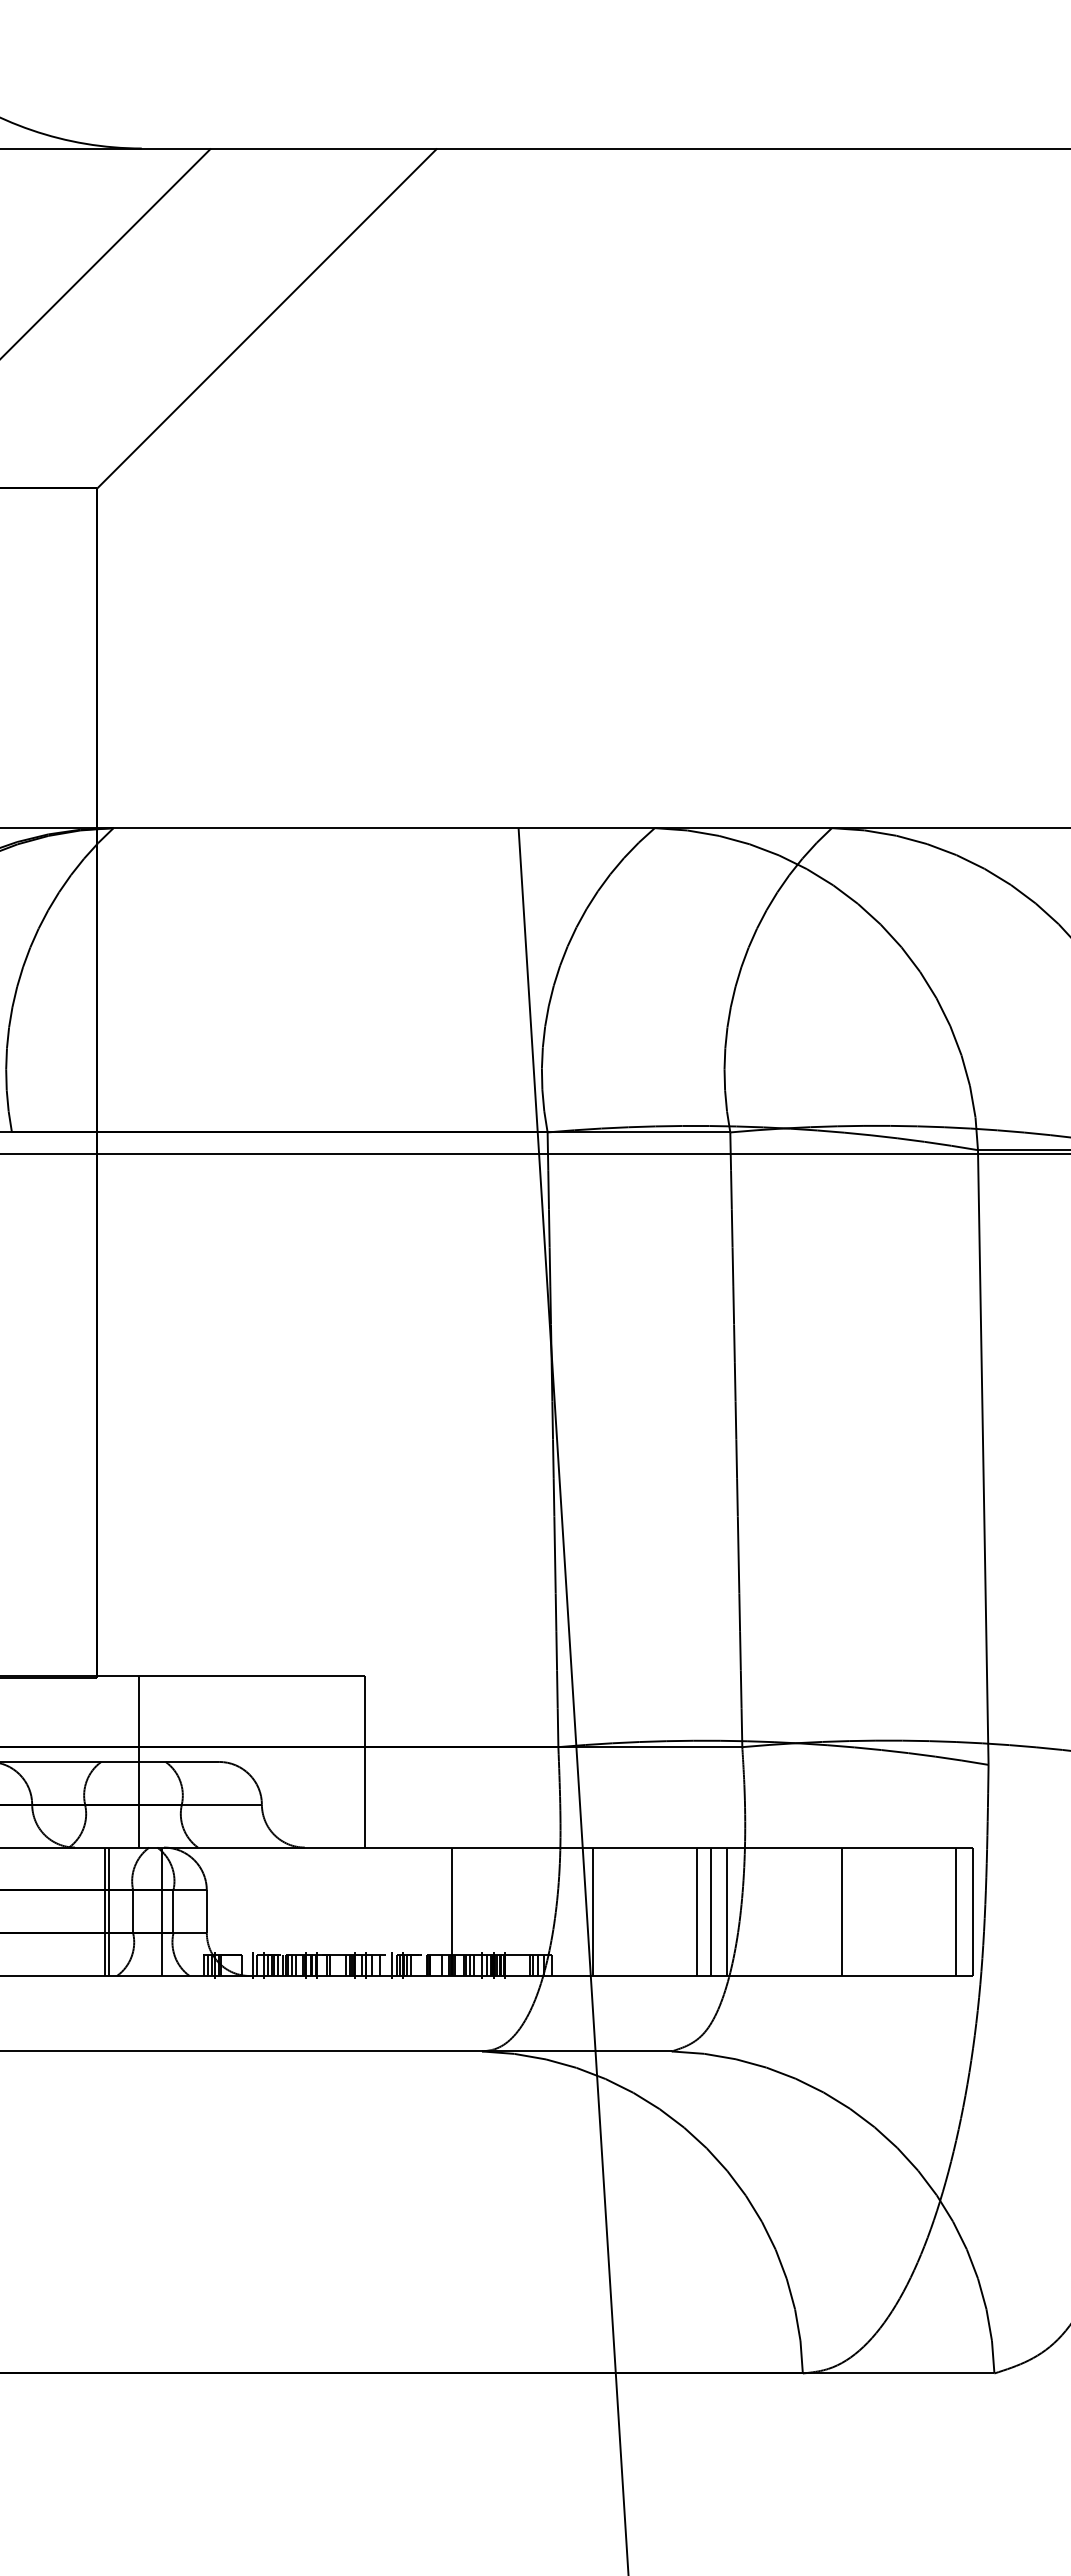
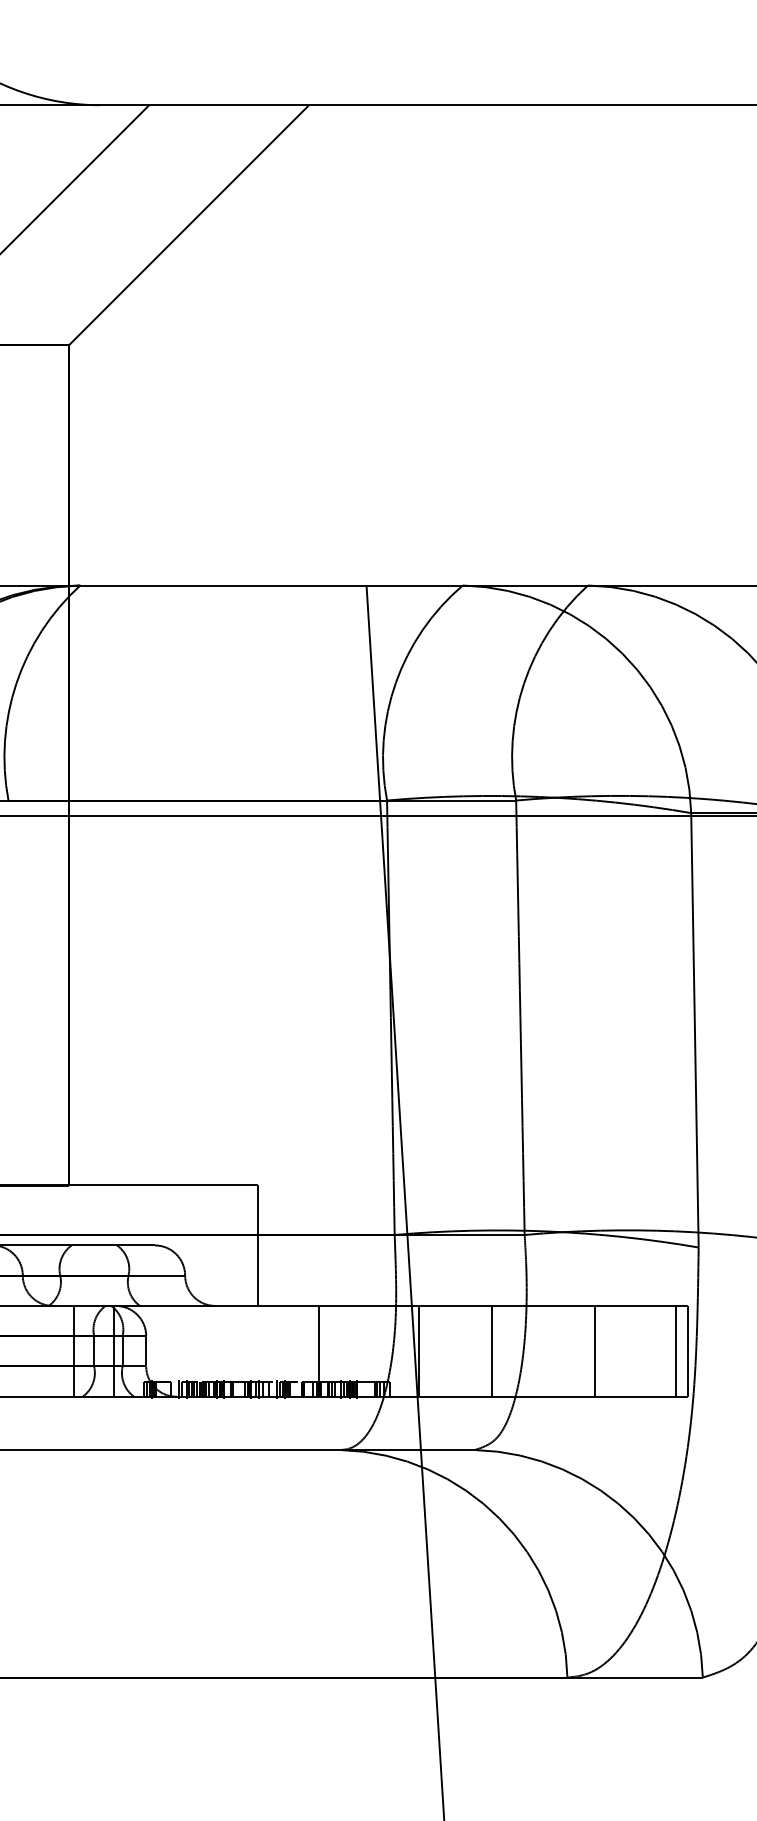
line: (138, 1761) -> (97, 1245), removed
line: (109, 1911) -> (77, 1351), removed
line: (711, 1911) -> (502, 1351), removed
line: (726, 1911) -> (513, 1351), removed

